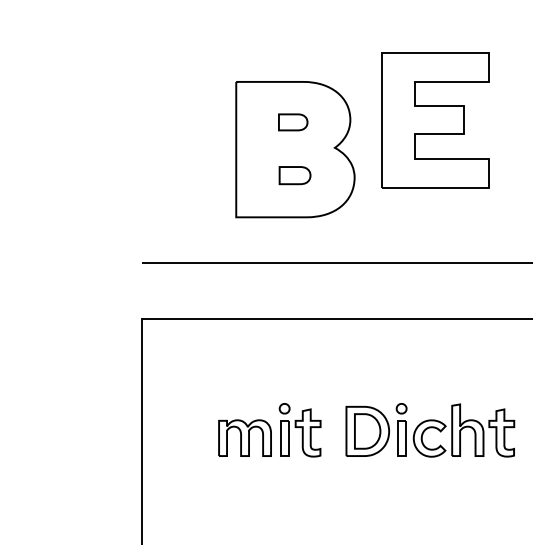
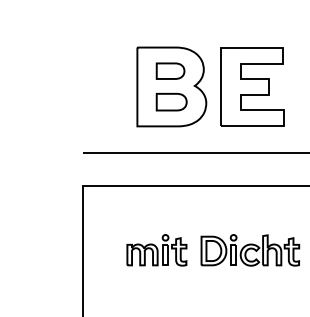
part: (435, 119) -> (252, 86), moved
part: (293, 121) -> (170, 70), size x1.67
part: (294, 174) -> (171, 101), size x1.67

